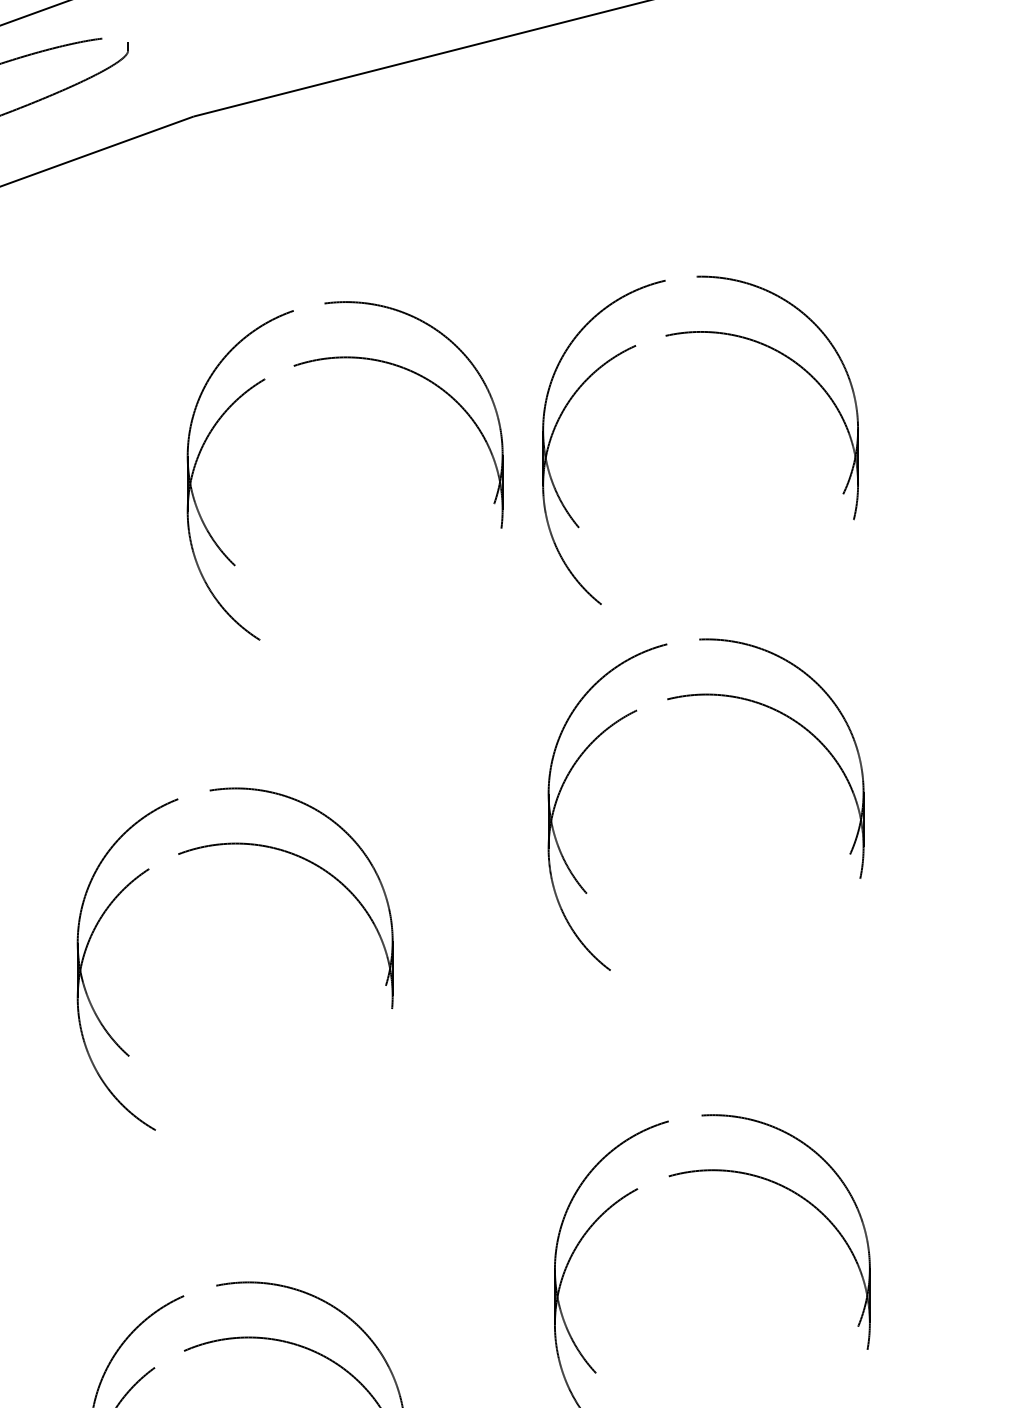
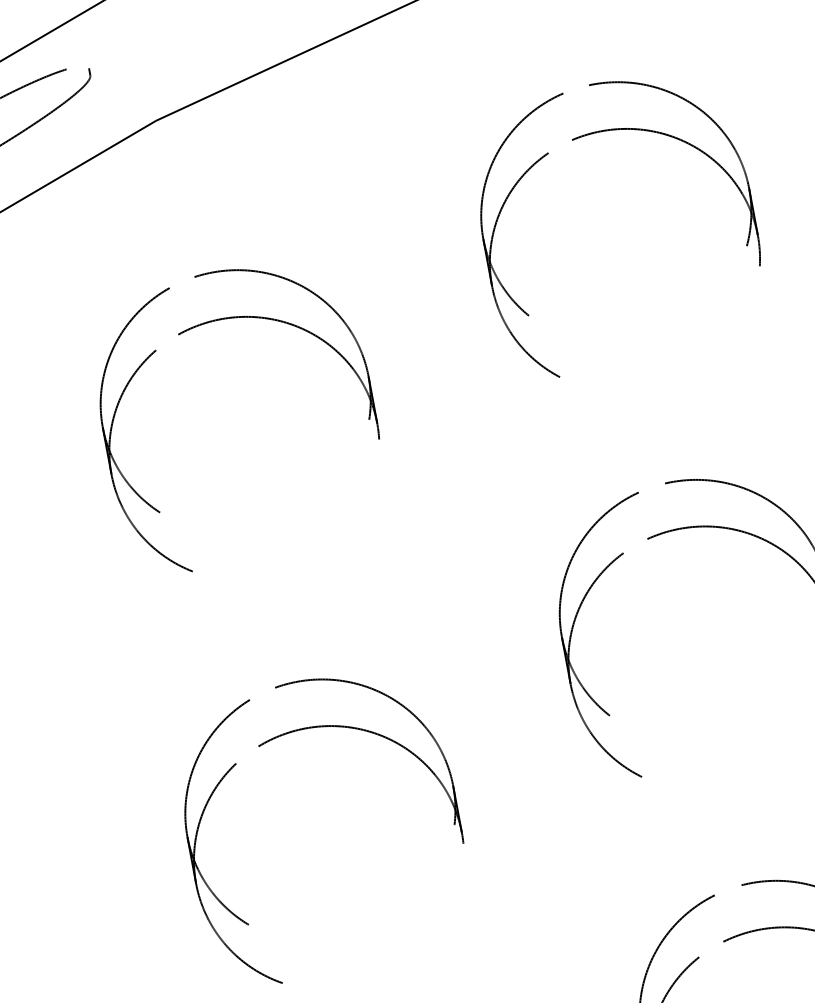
part: (692, 333) -> (594, 133), moved
part: (344, 358) -> (219, 320), moved

